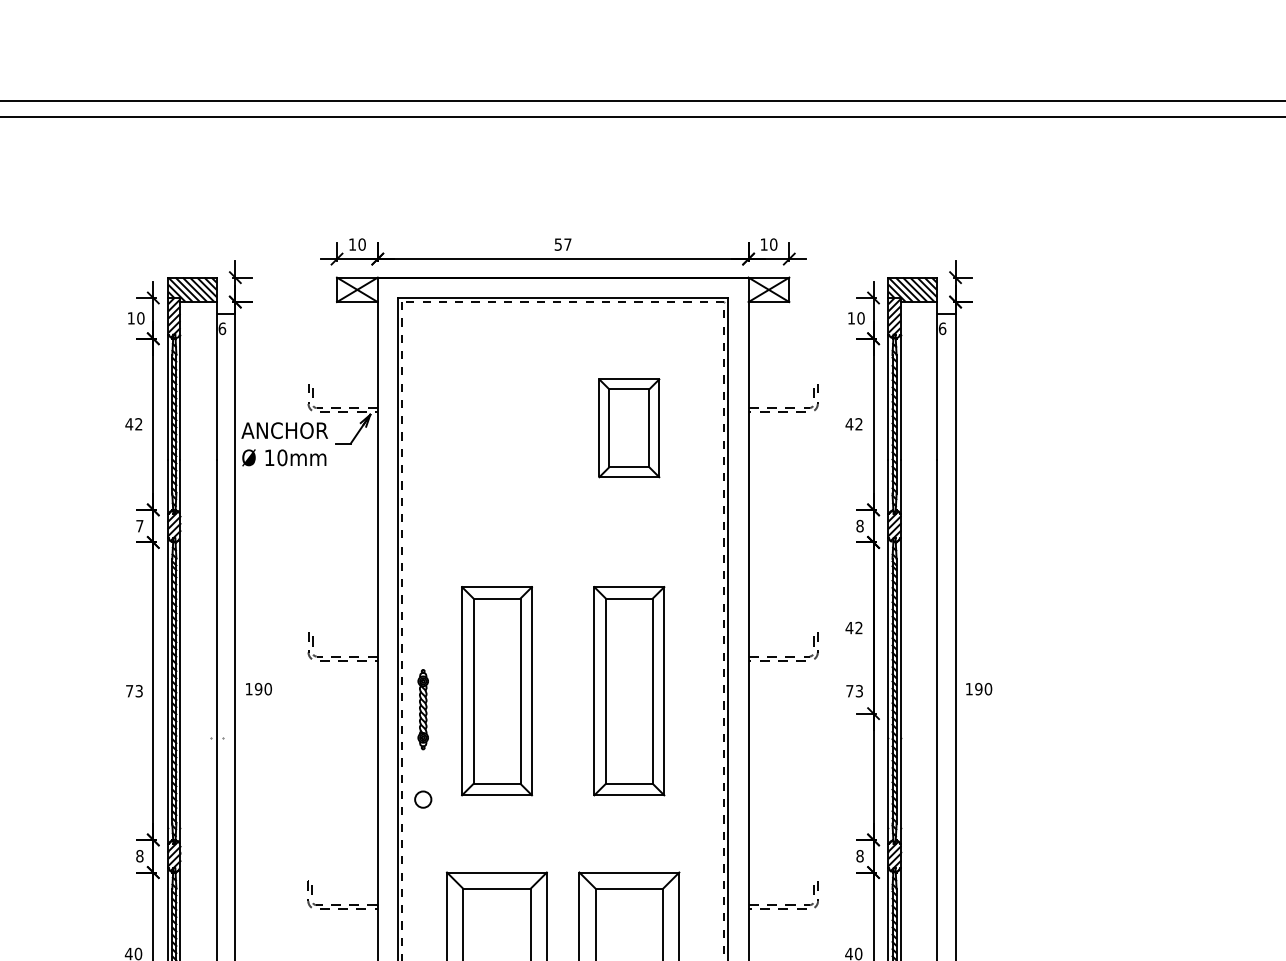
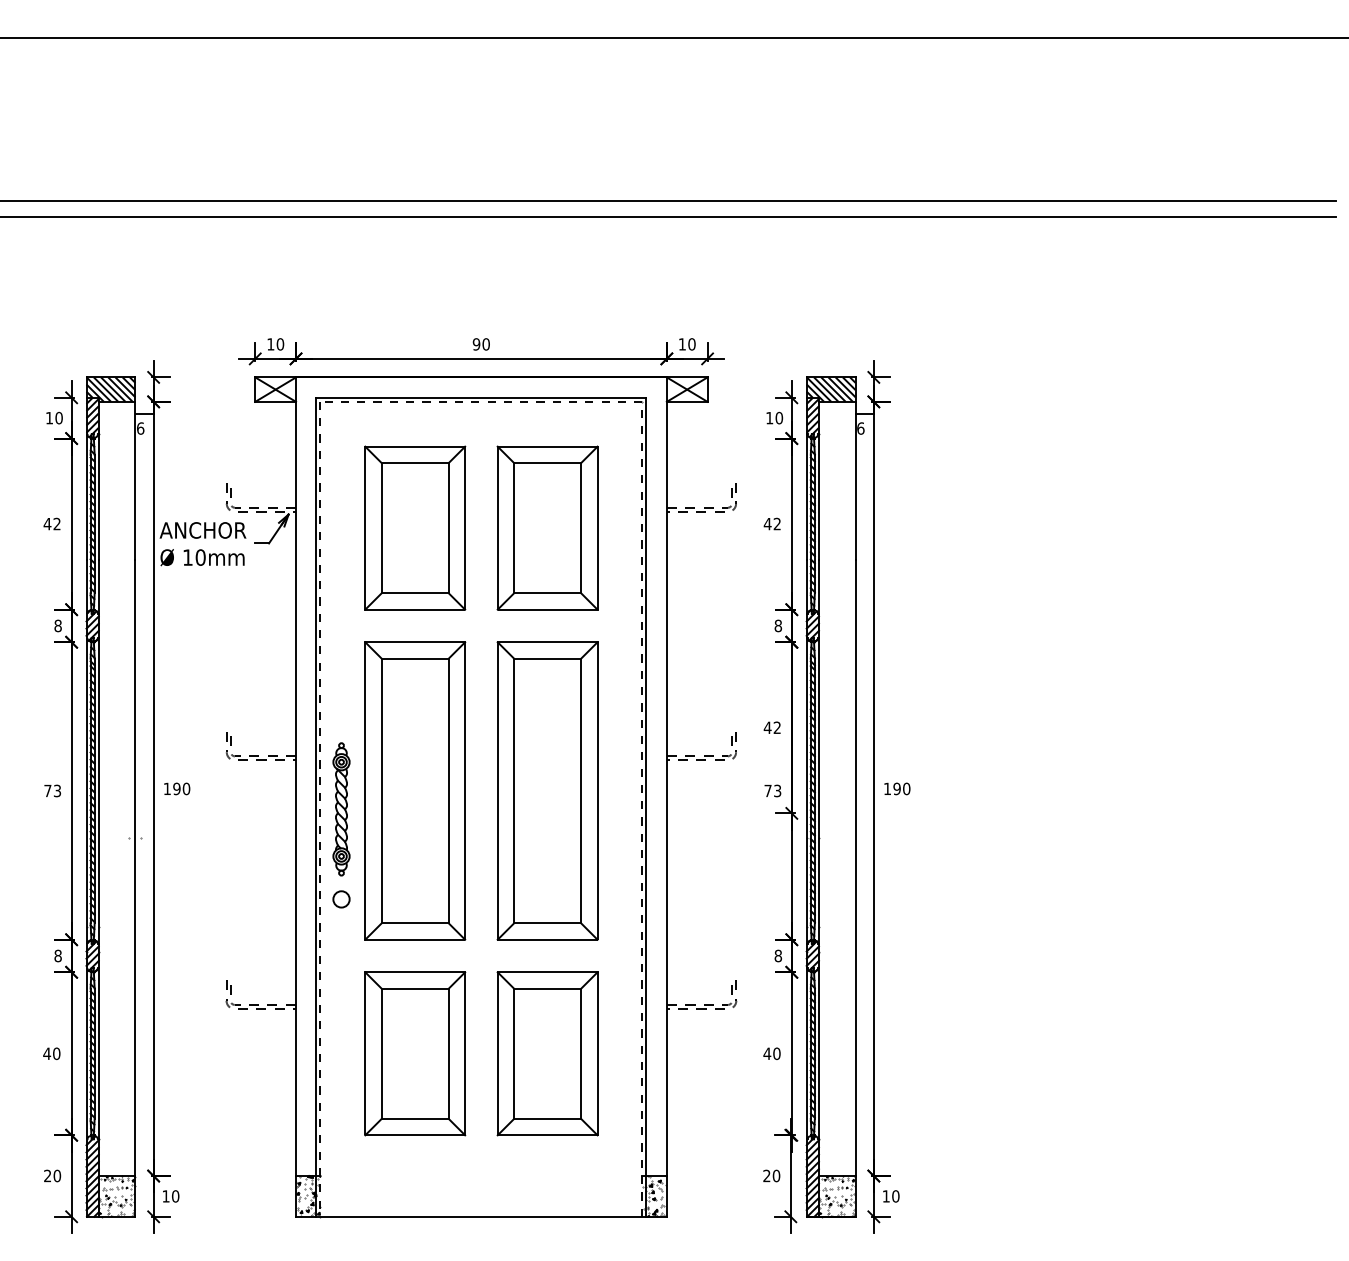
text: (562, 244) -> (480, 344), 57 -> 90
part: (497, 427) -> (415, 527), added
part: (629, 427) -> (547, 527), size x1.67
text: (139, 525) -> (57, 625), 7 -> 8
part: (497, 690) -> (415, 790), size x1.43
part: (629, 690) -> (547, 790), size x1.43
part: (423, 709) -> (341, 809), size x1.67

